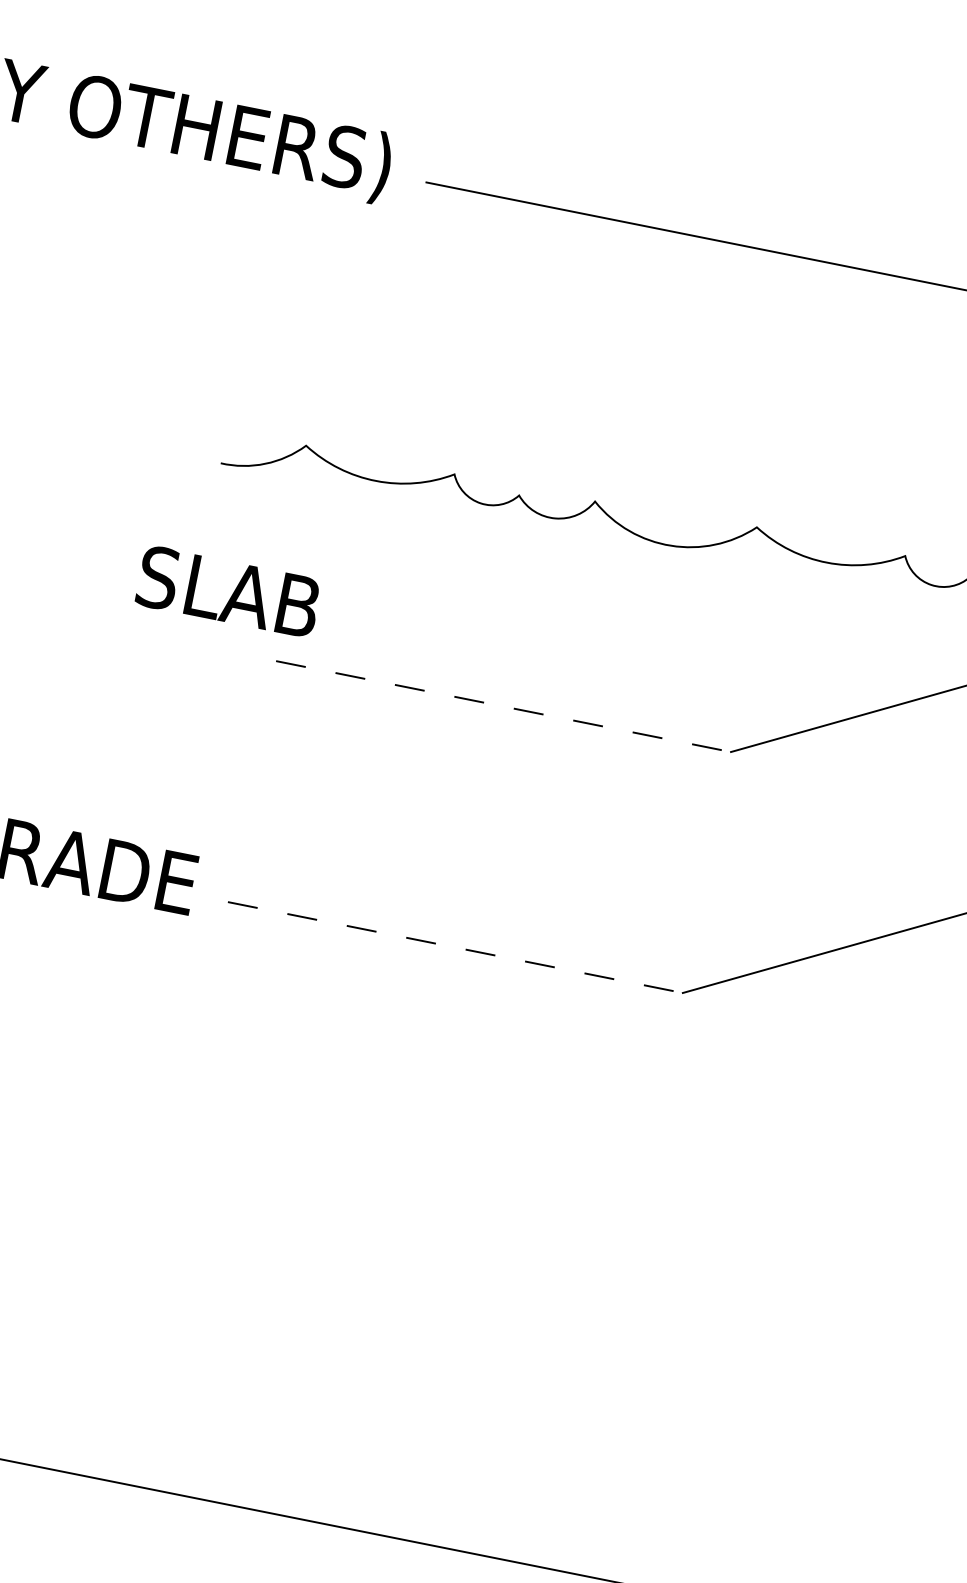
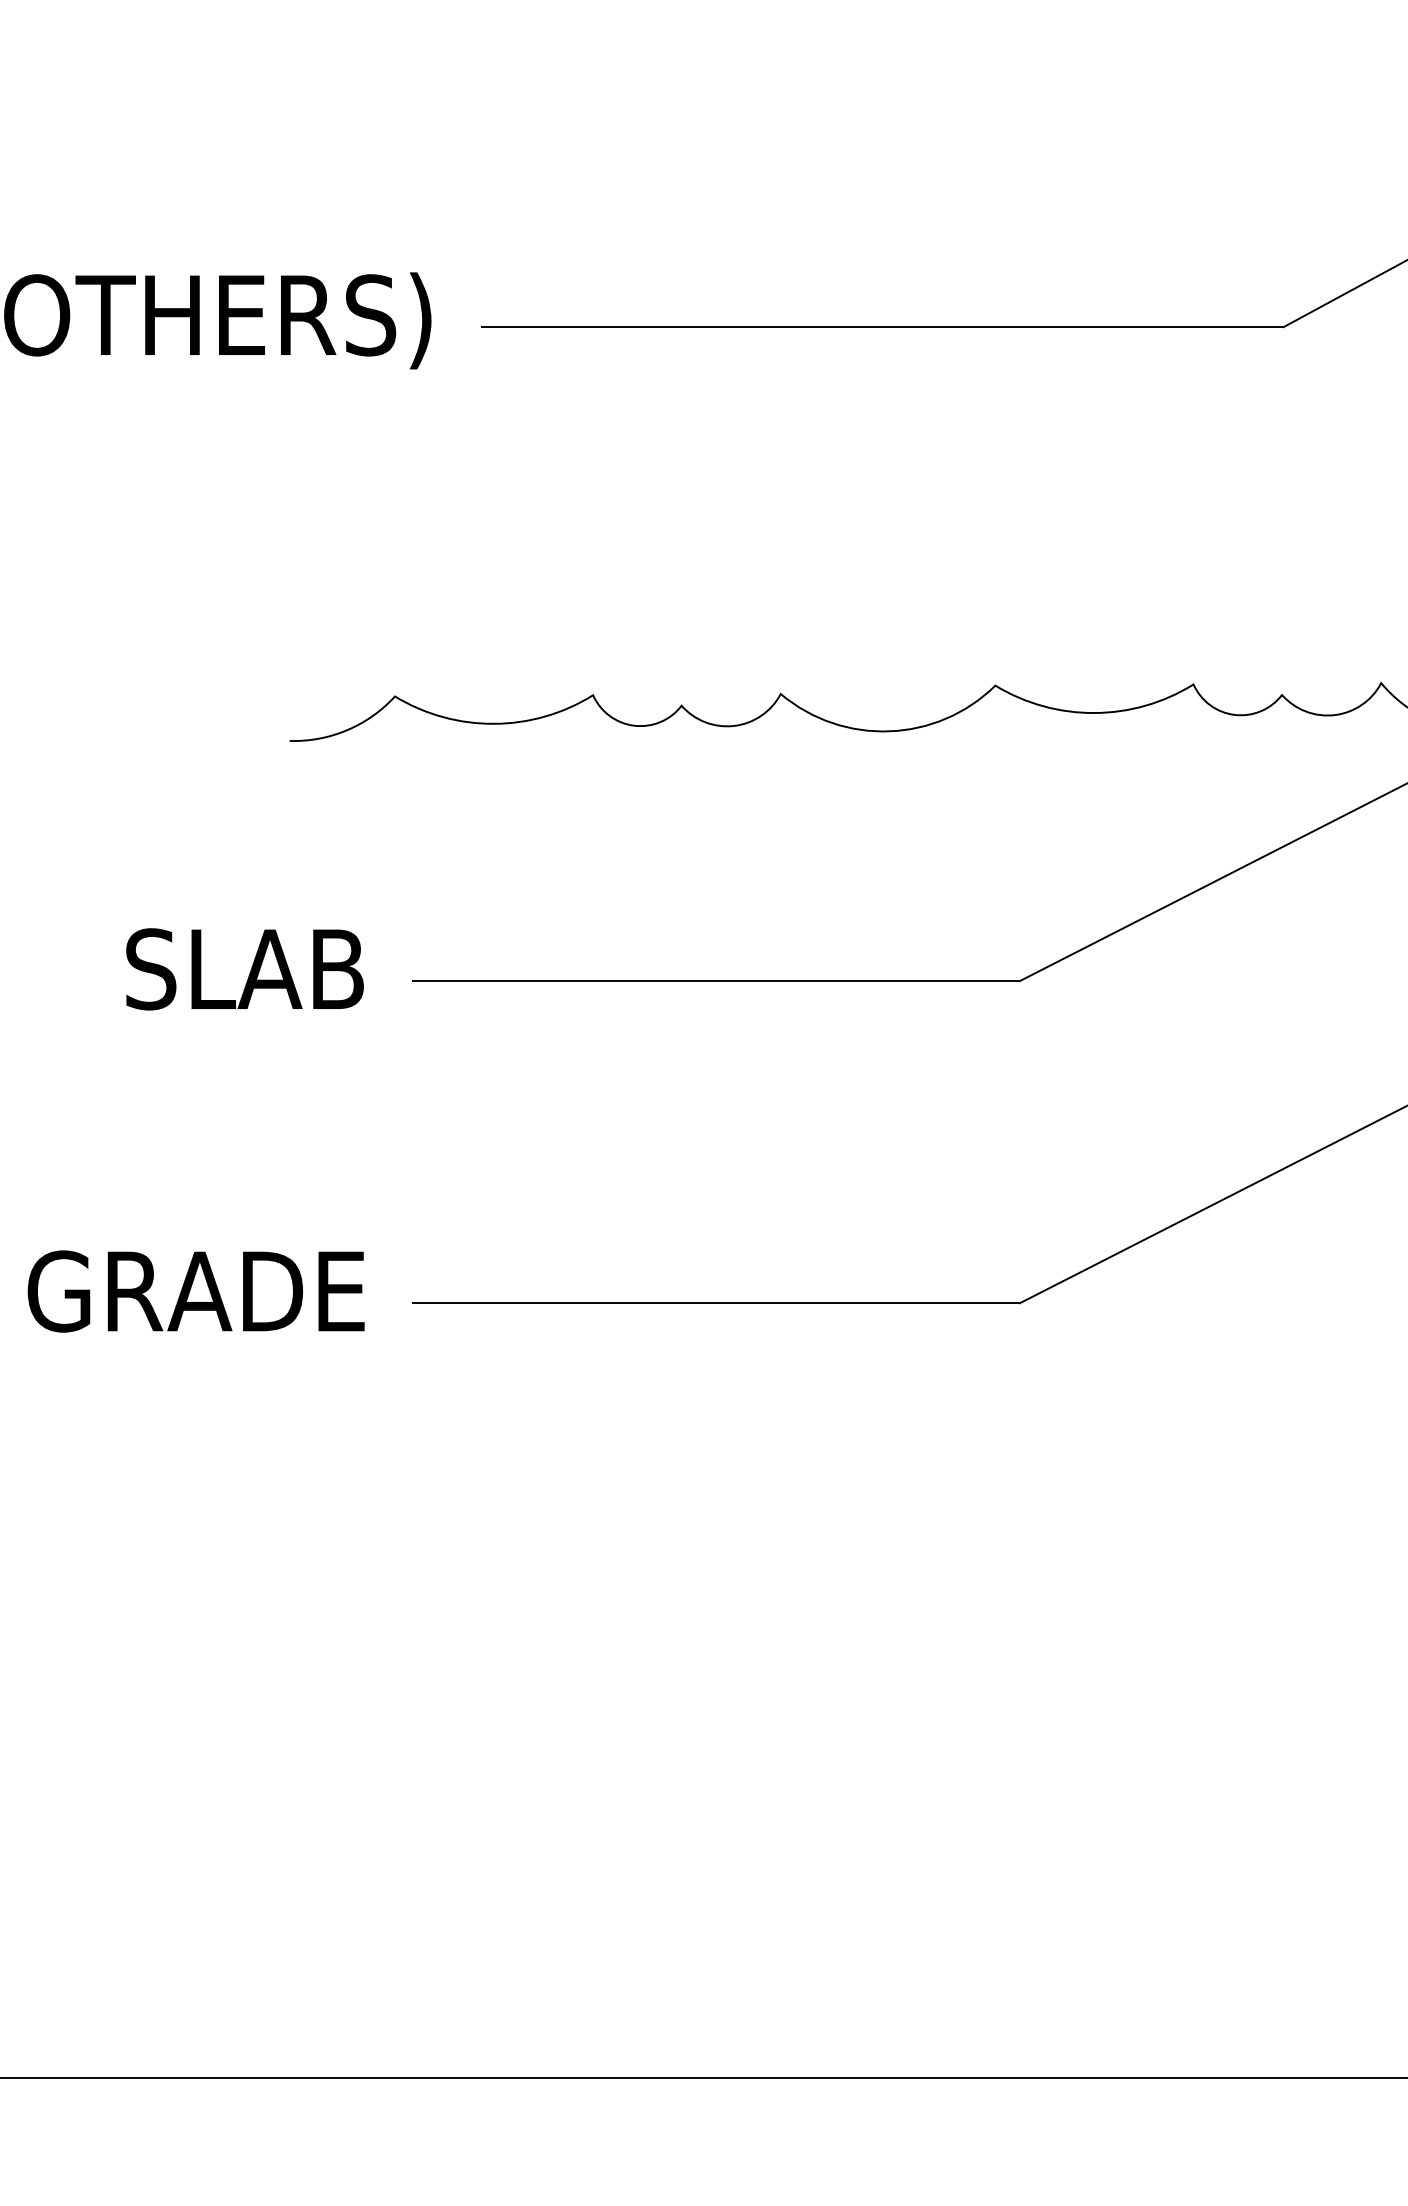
text: (228, 591) -> (244, 969), moved
line: (504, 706) -> (716, 981), dashed -> solid
line: (455, 947) -> (716, 1303), dashed -> solid

